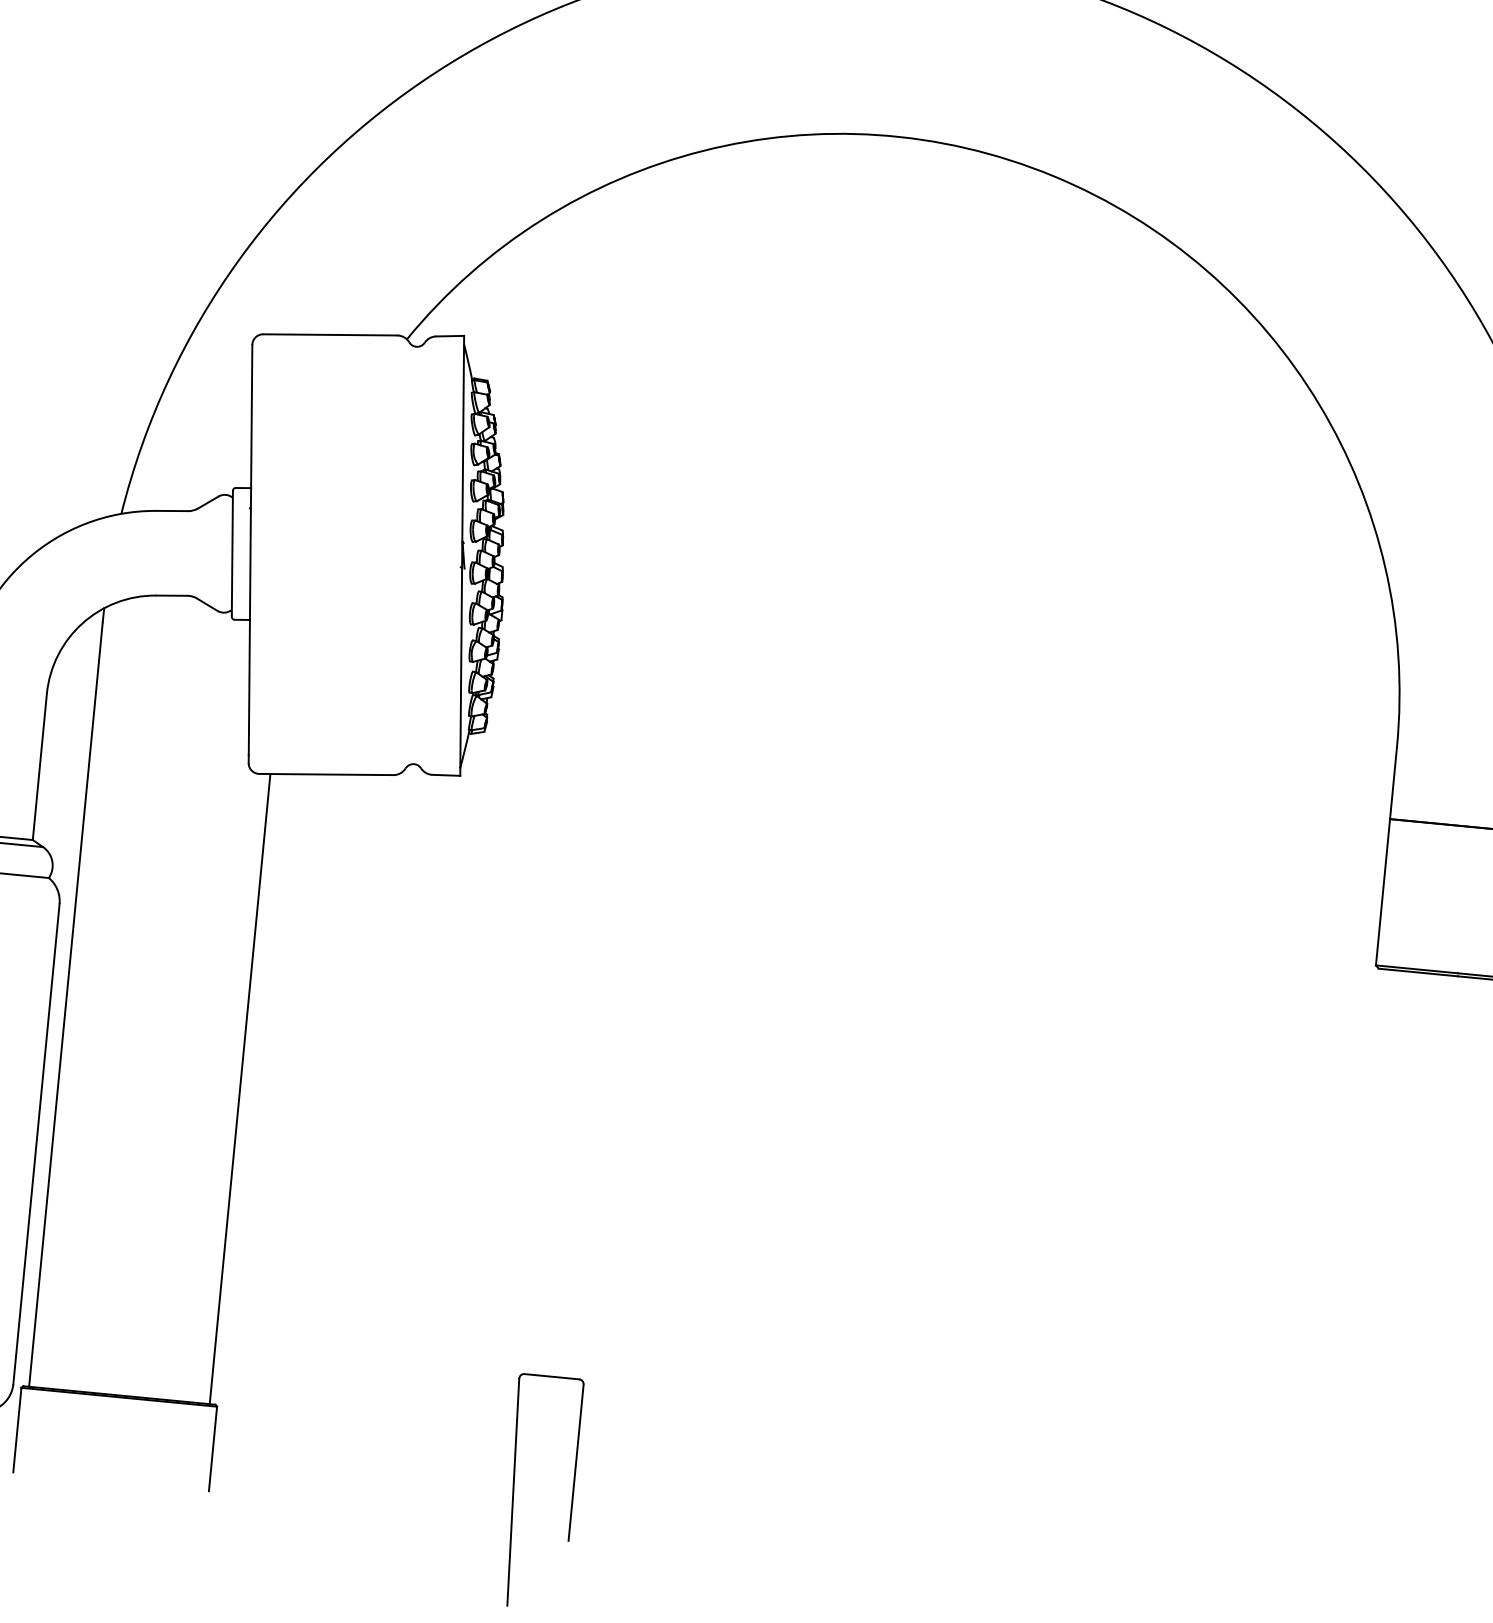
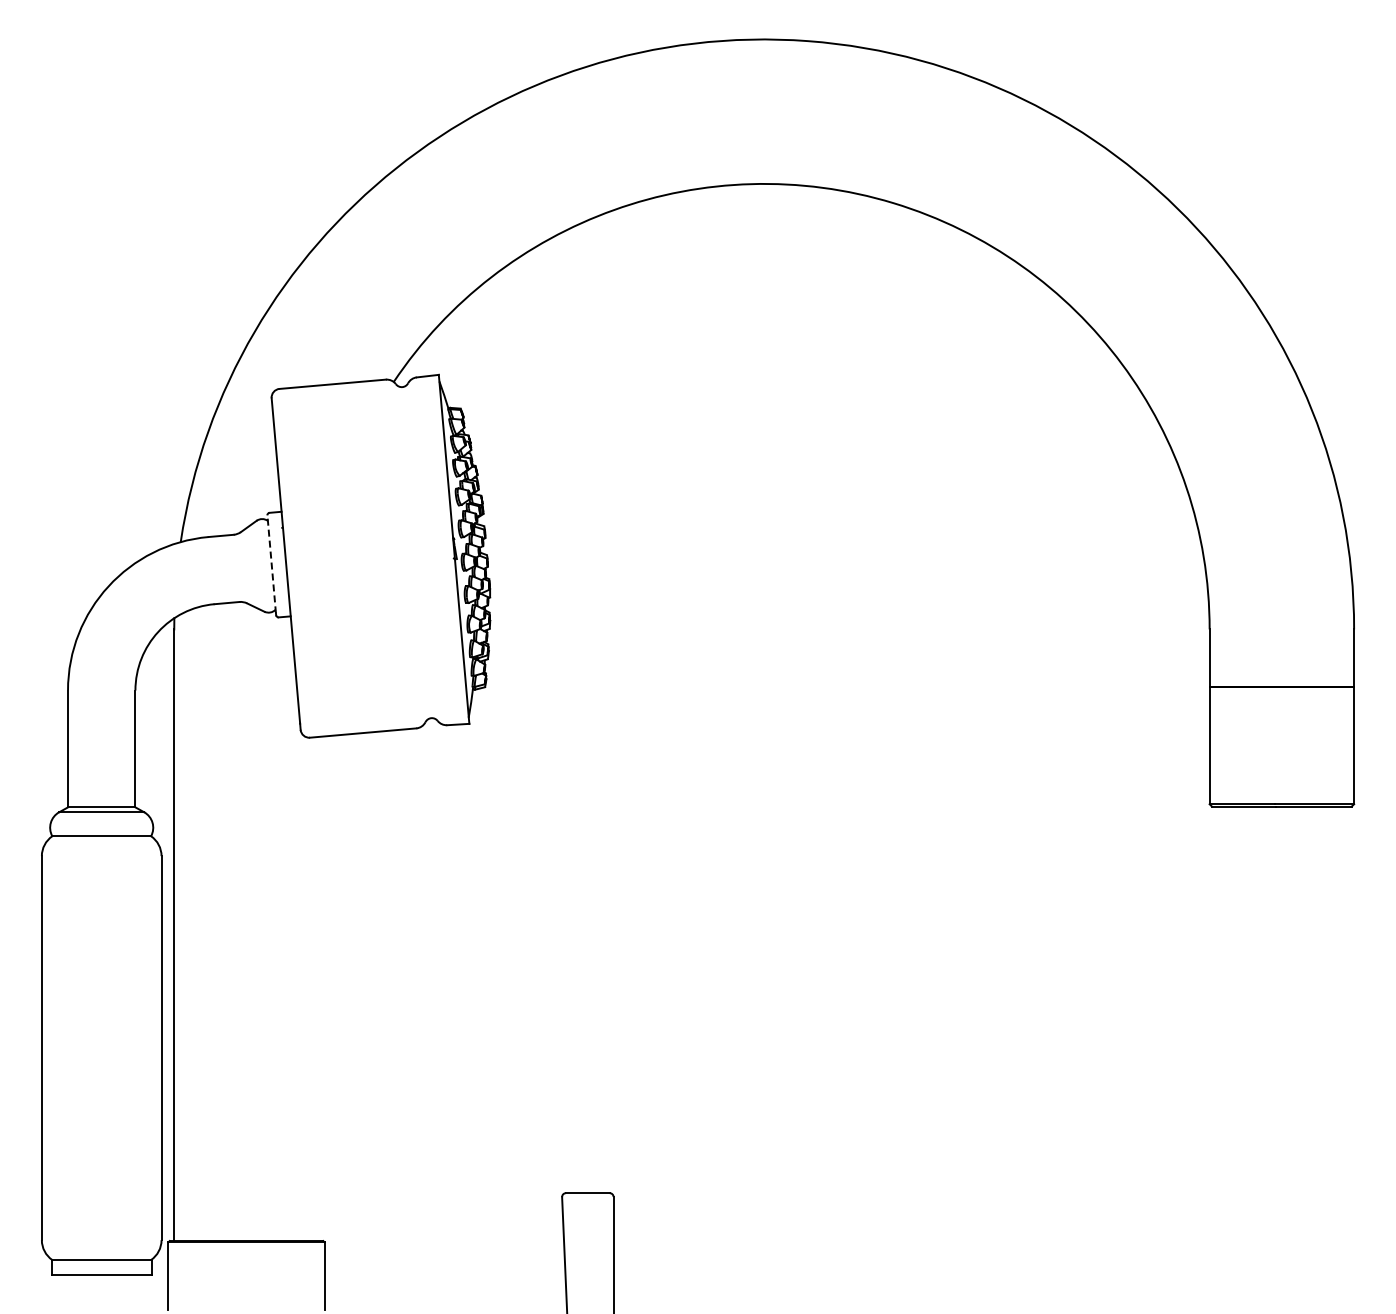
line: (232, 551) -> (271, 563), solid -> dashed
line: (239, 1088) -> (318, 988), removed

